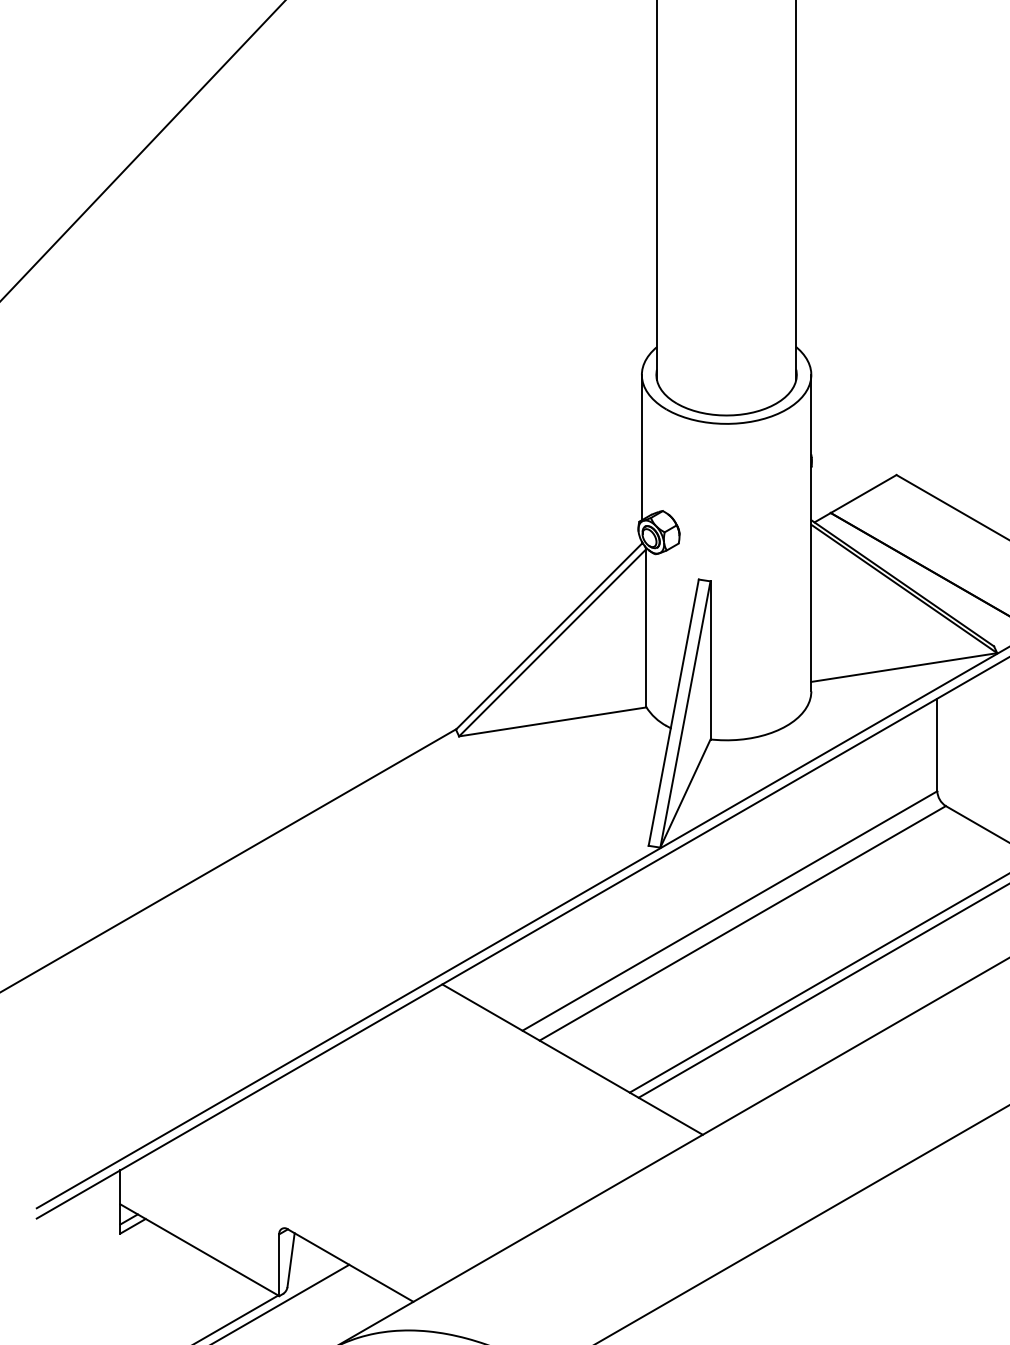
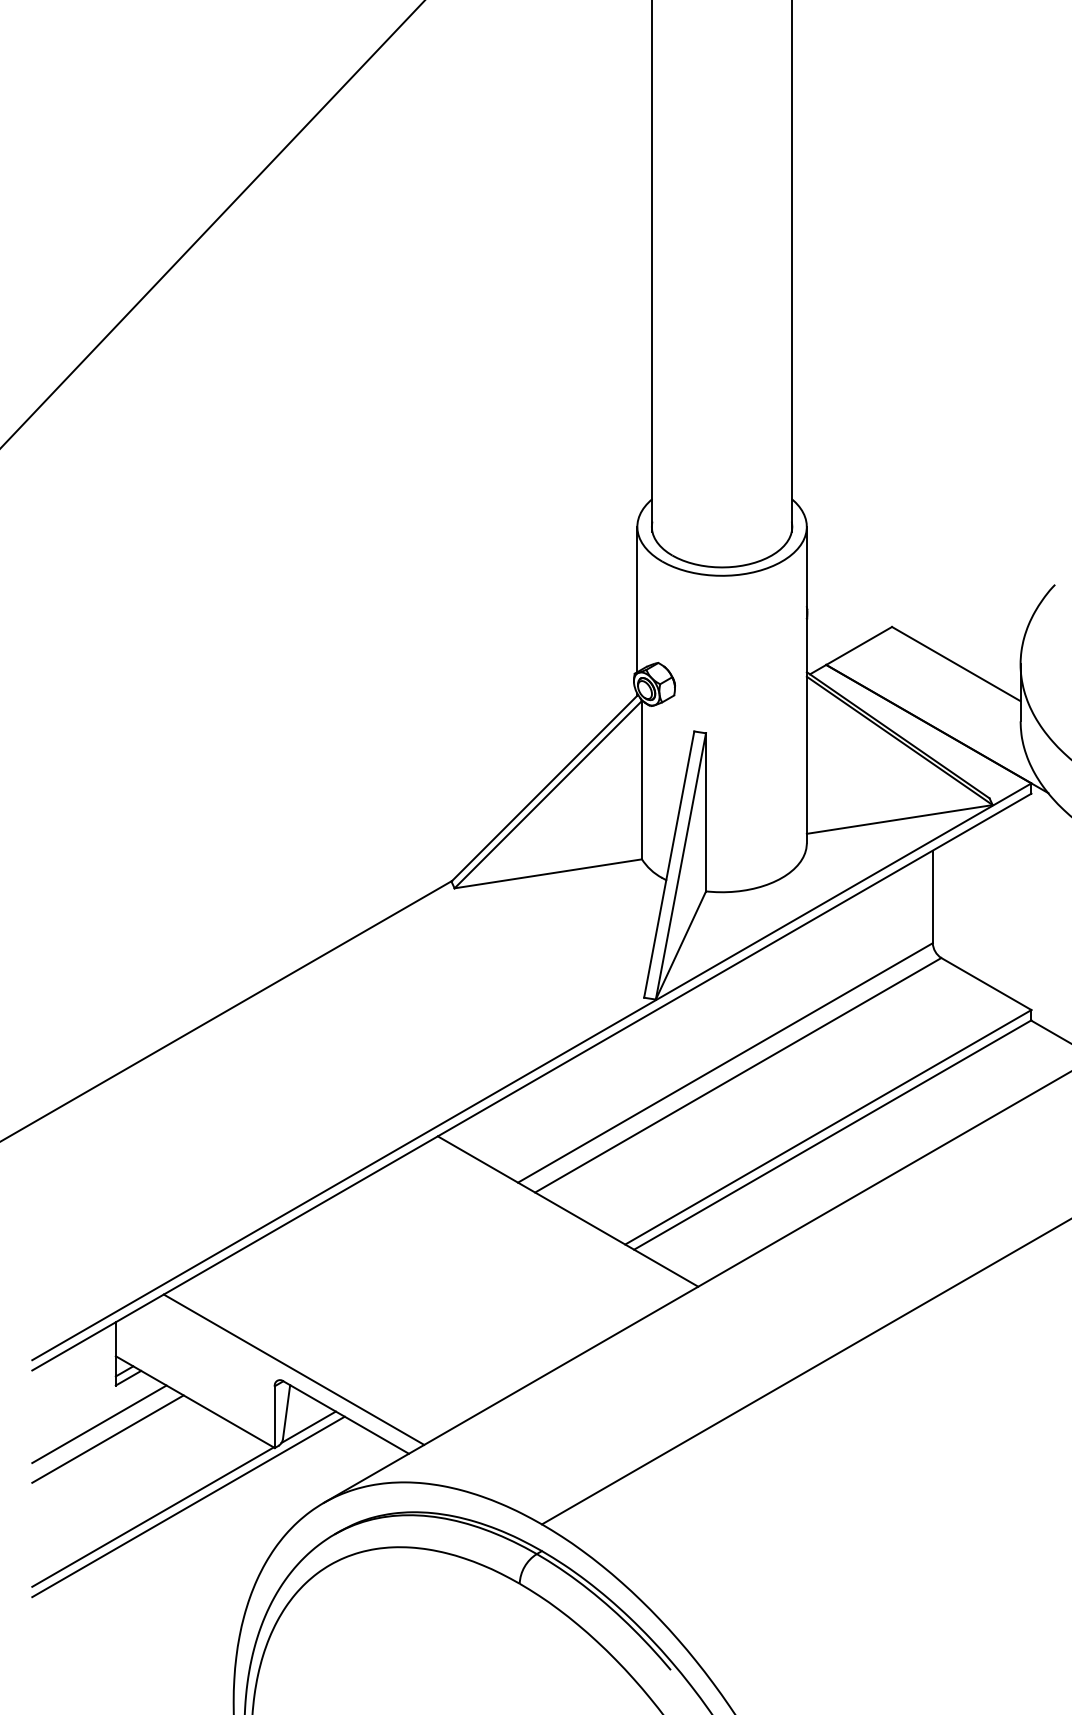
line: (298, 1217) -> (293, 1369), added
line: (104, 1272) -> (99, 1424), added
line: (313, 1275) -> (308, 1427), added
line: (112, 1286) -> (107, 1438), added

